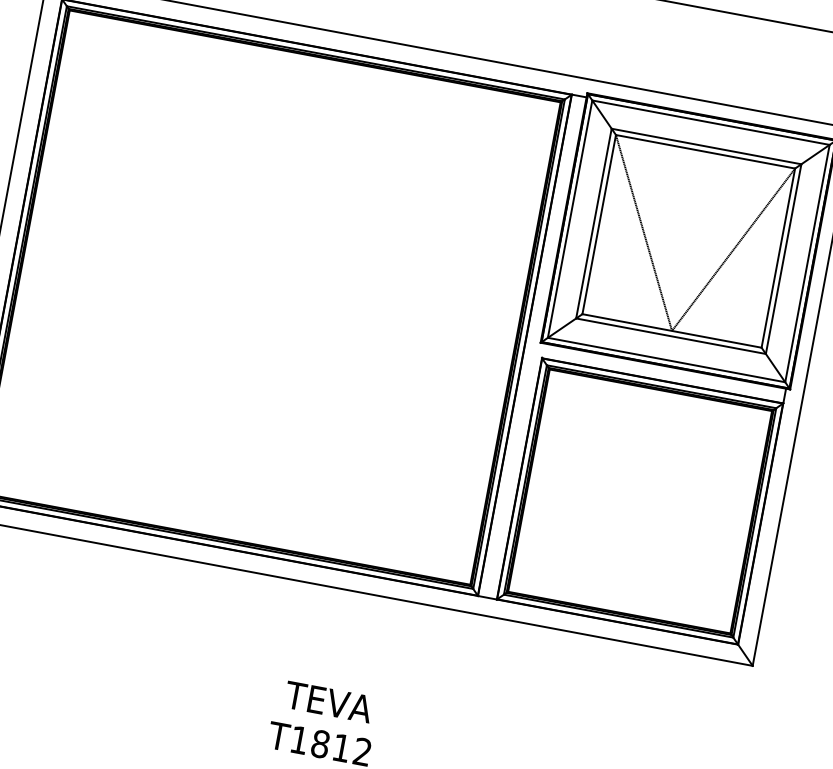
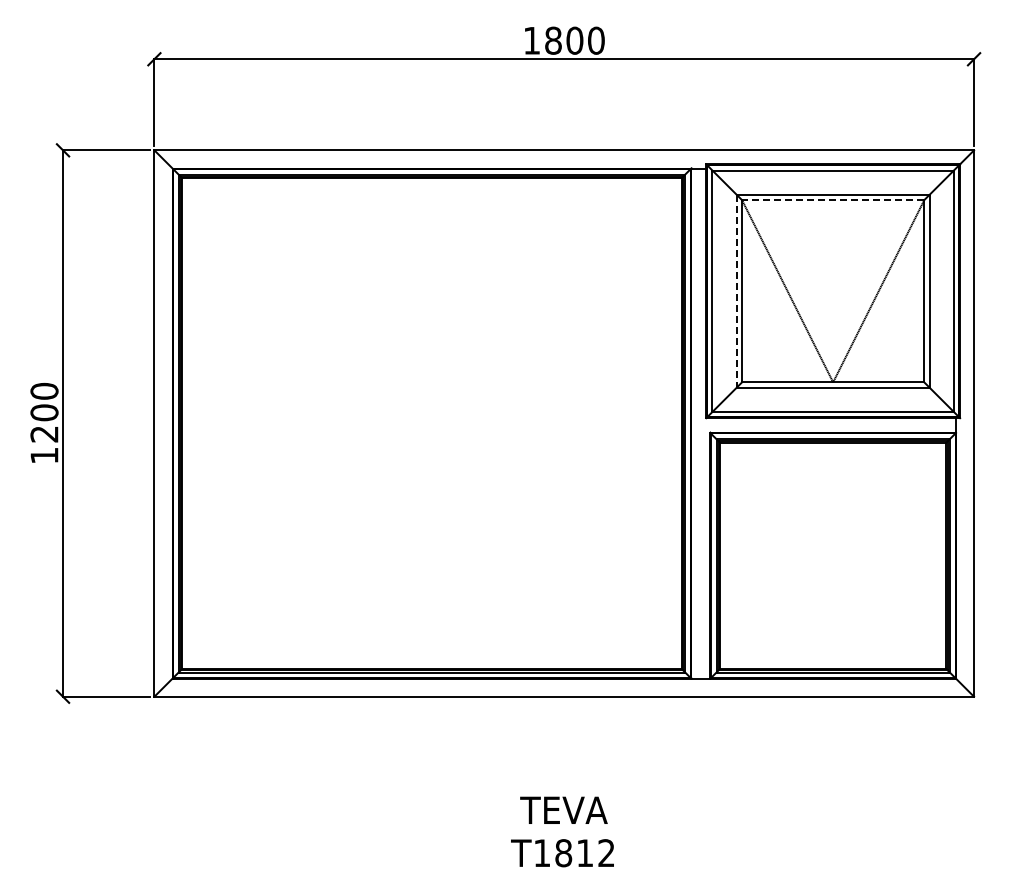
line: (704, 152) -> (832, 200), solid -> dashed
line: (593, 223) -> (736, 291), solid -> dashed

